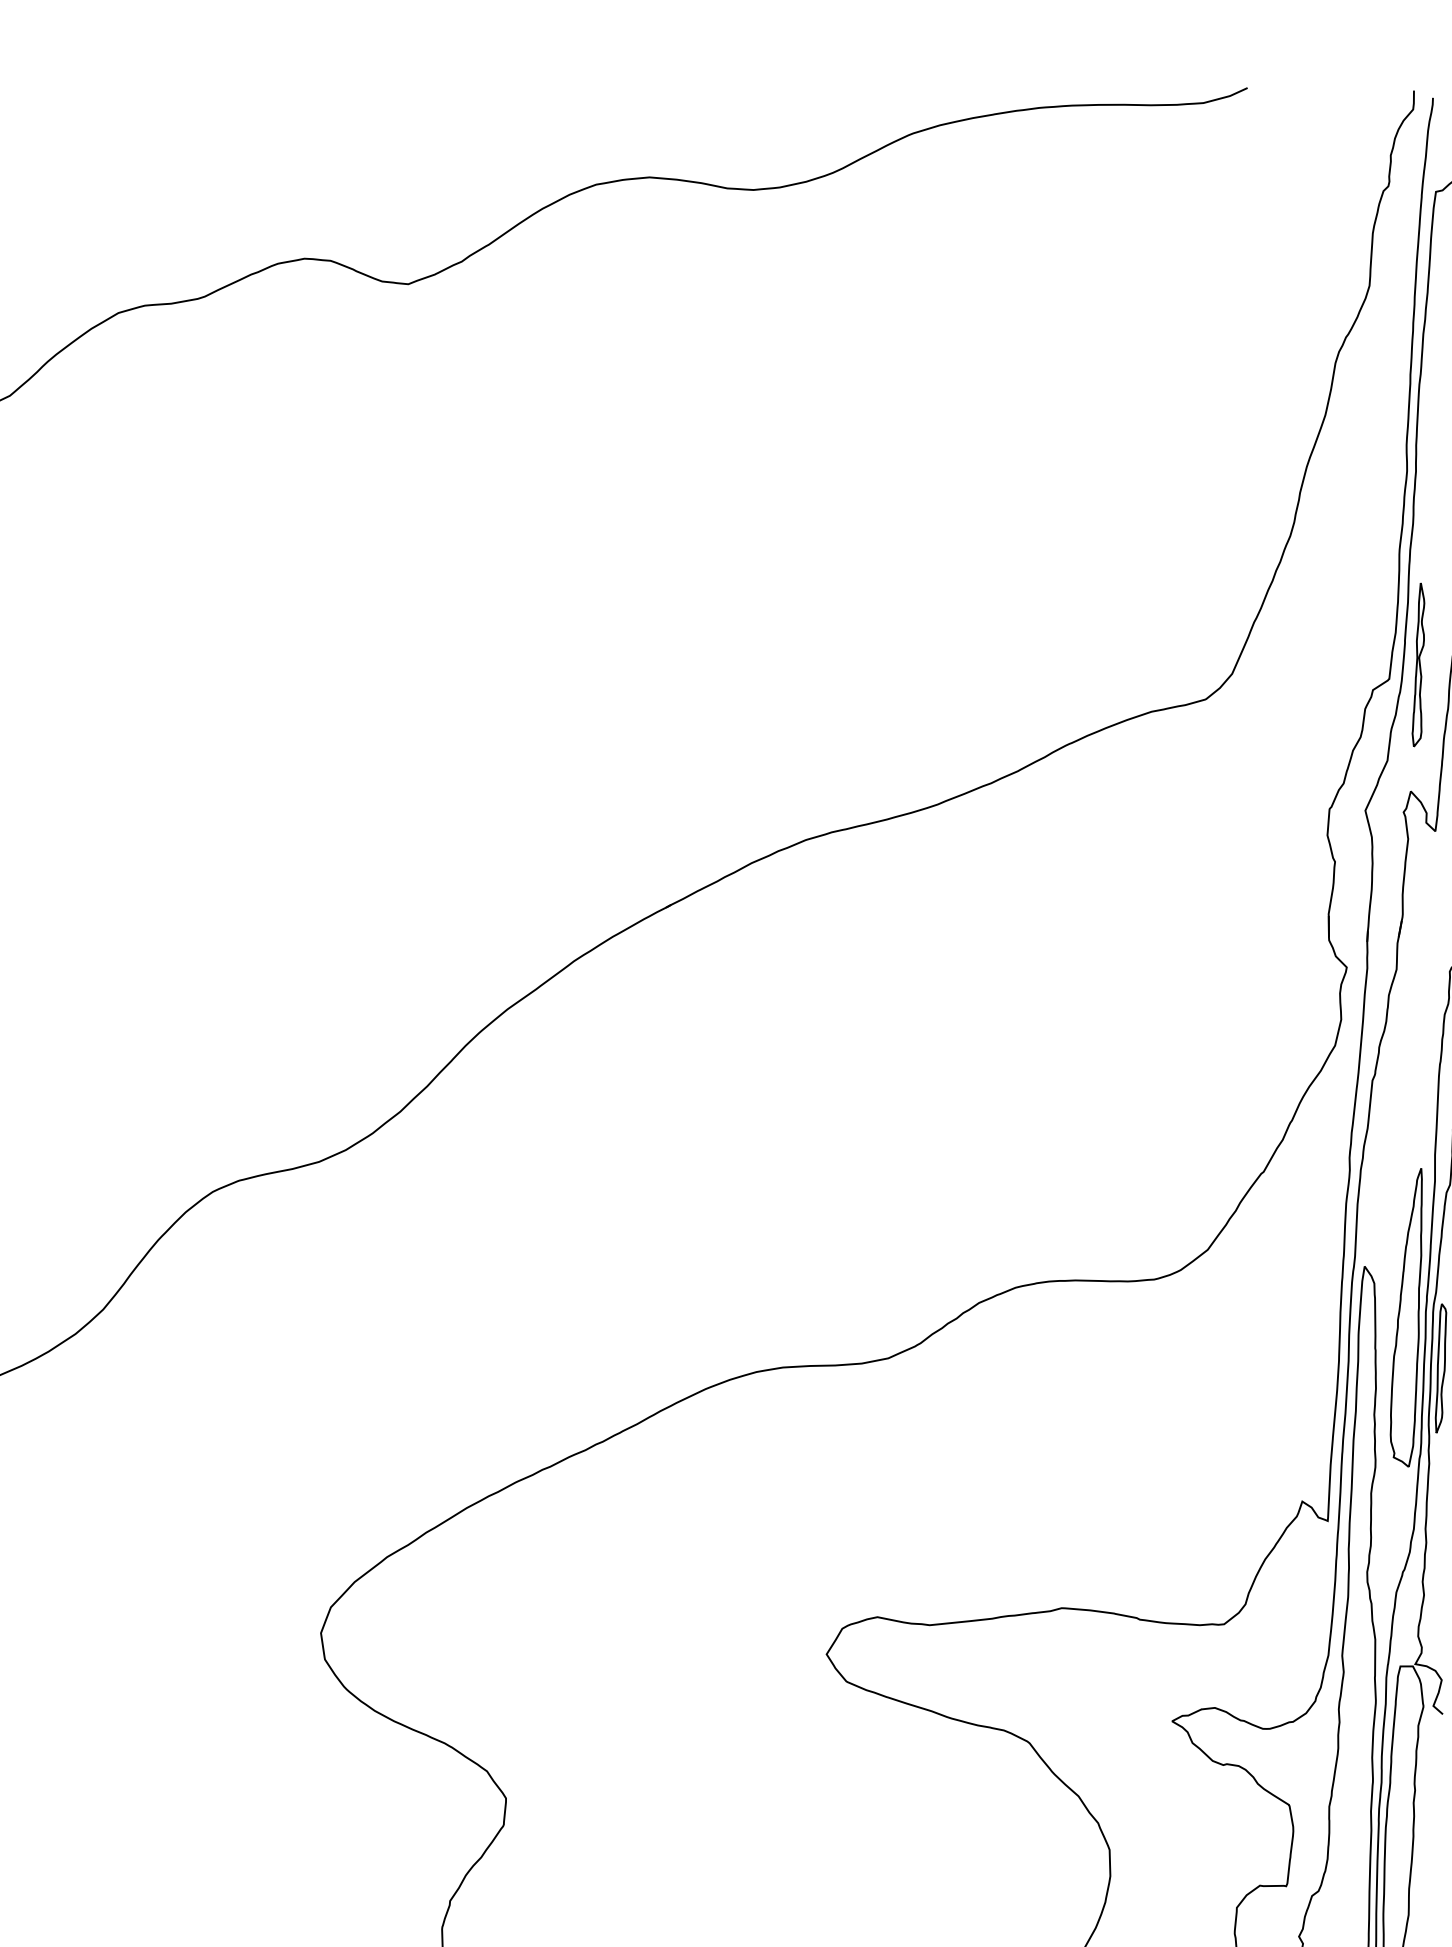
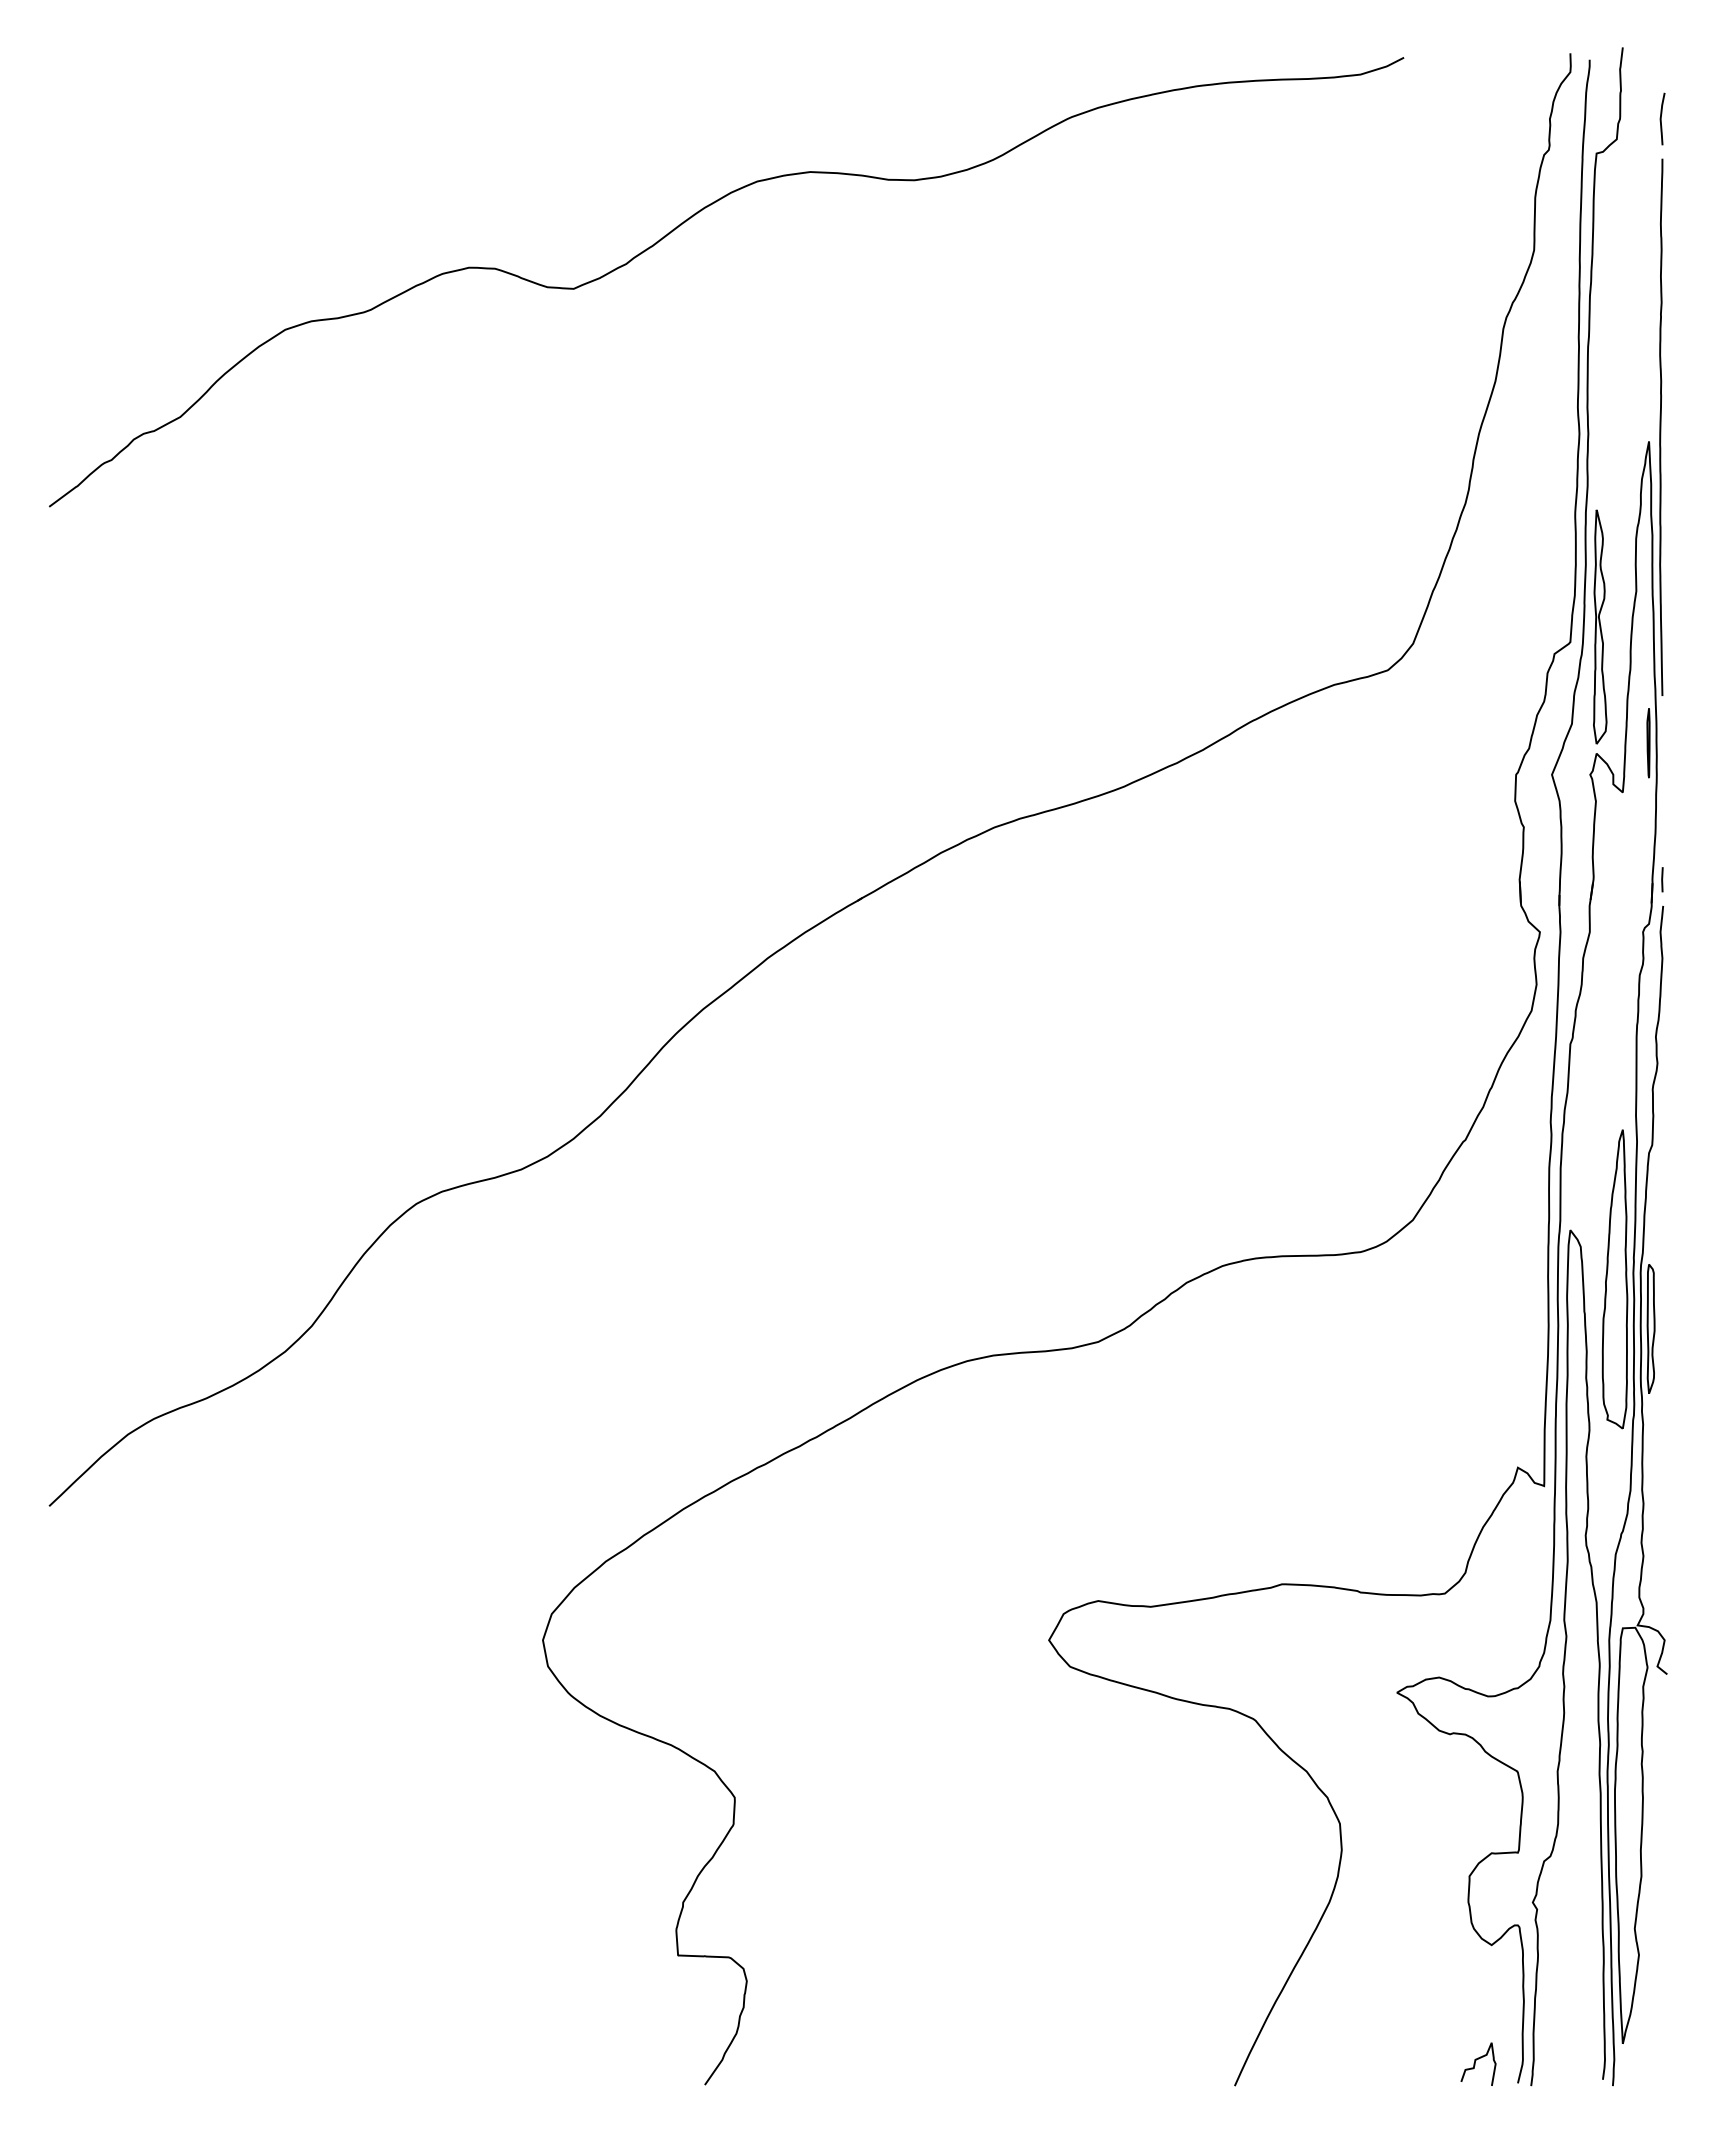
part: (1420, 664) -> (1600, 626), size x1.43

